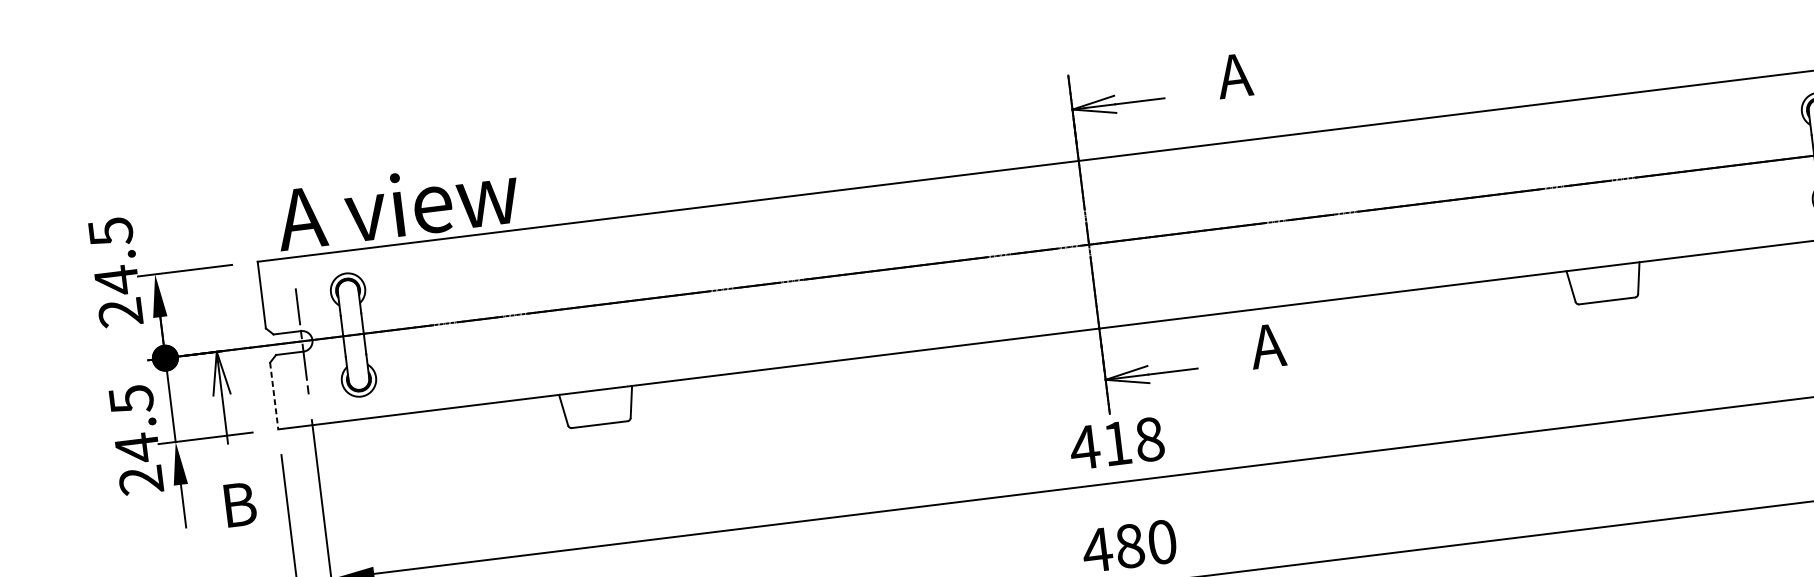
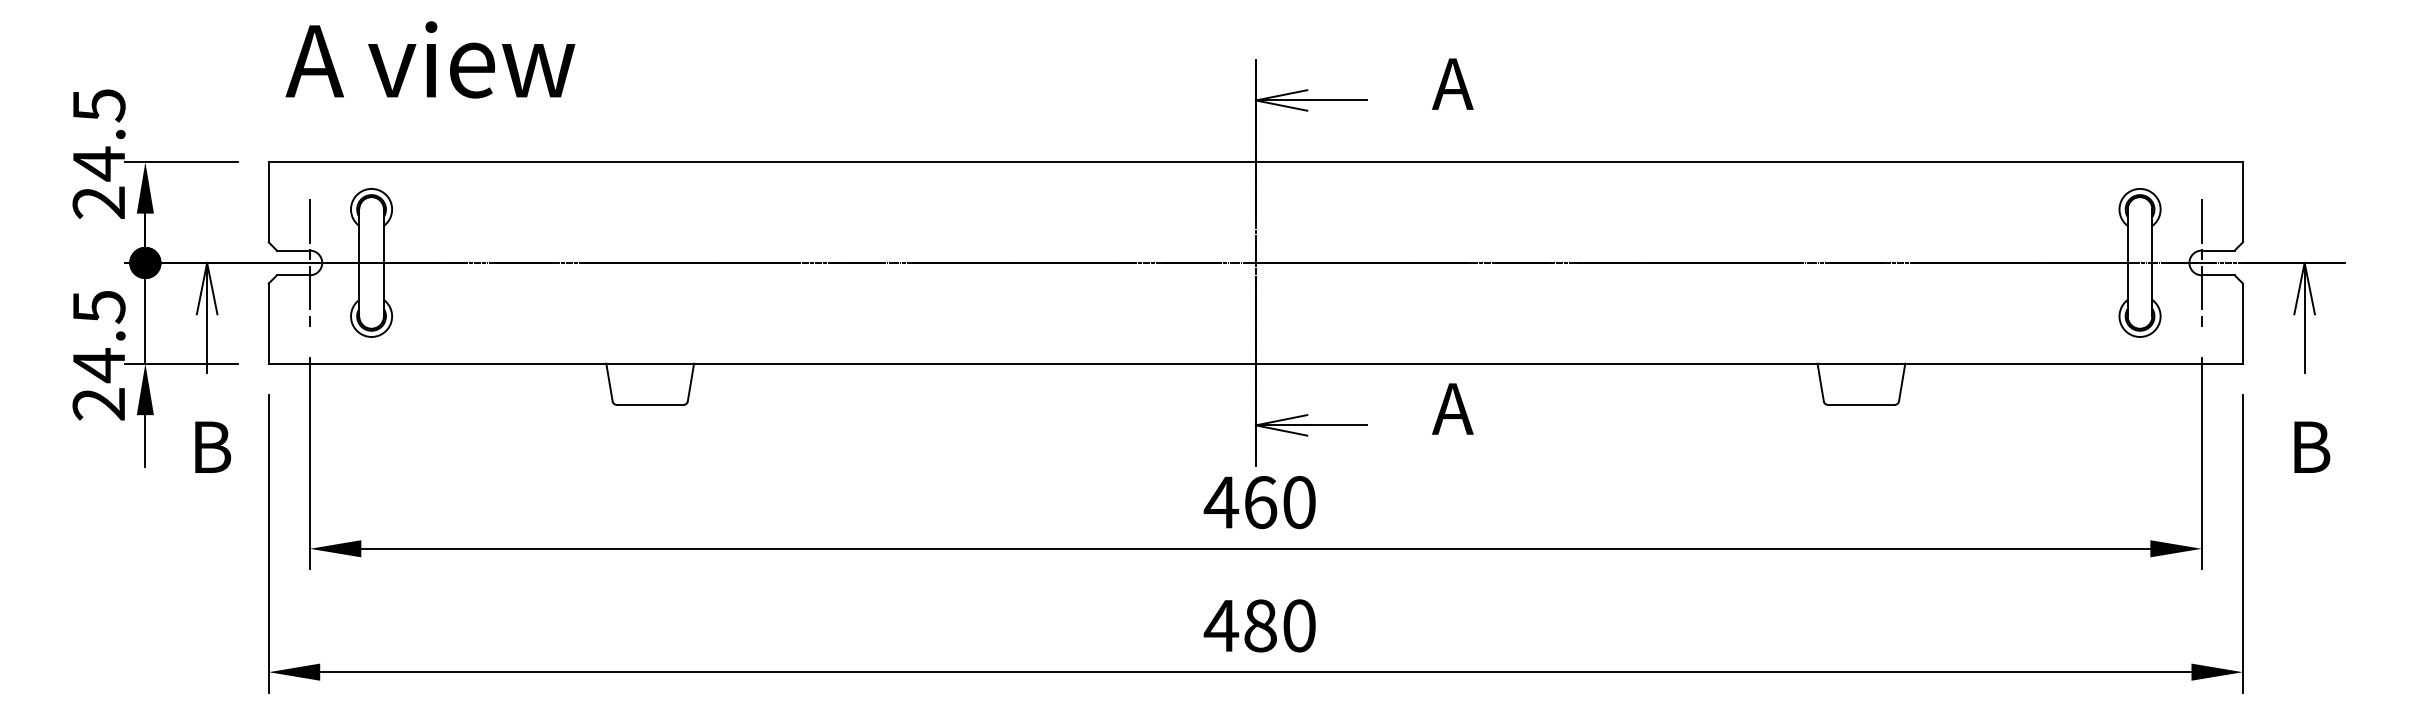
text: (397, 205) -> (430, 59), moved
line: (274, 396) -> (268, 324), dashed -> solid
text: (1133, 441) -> (1280, 502), 418 -> 460

